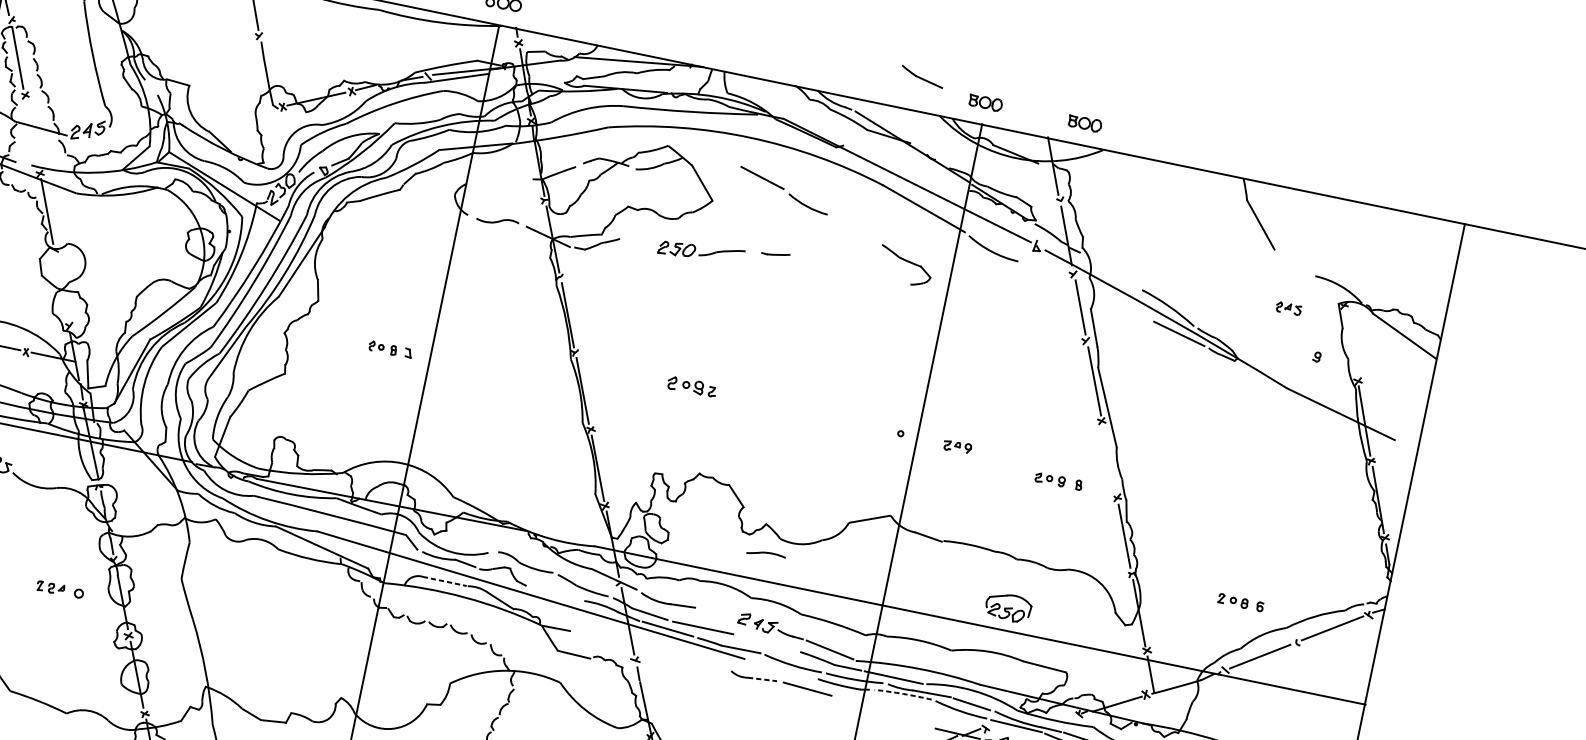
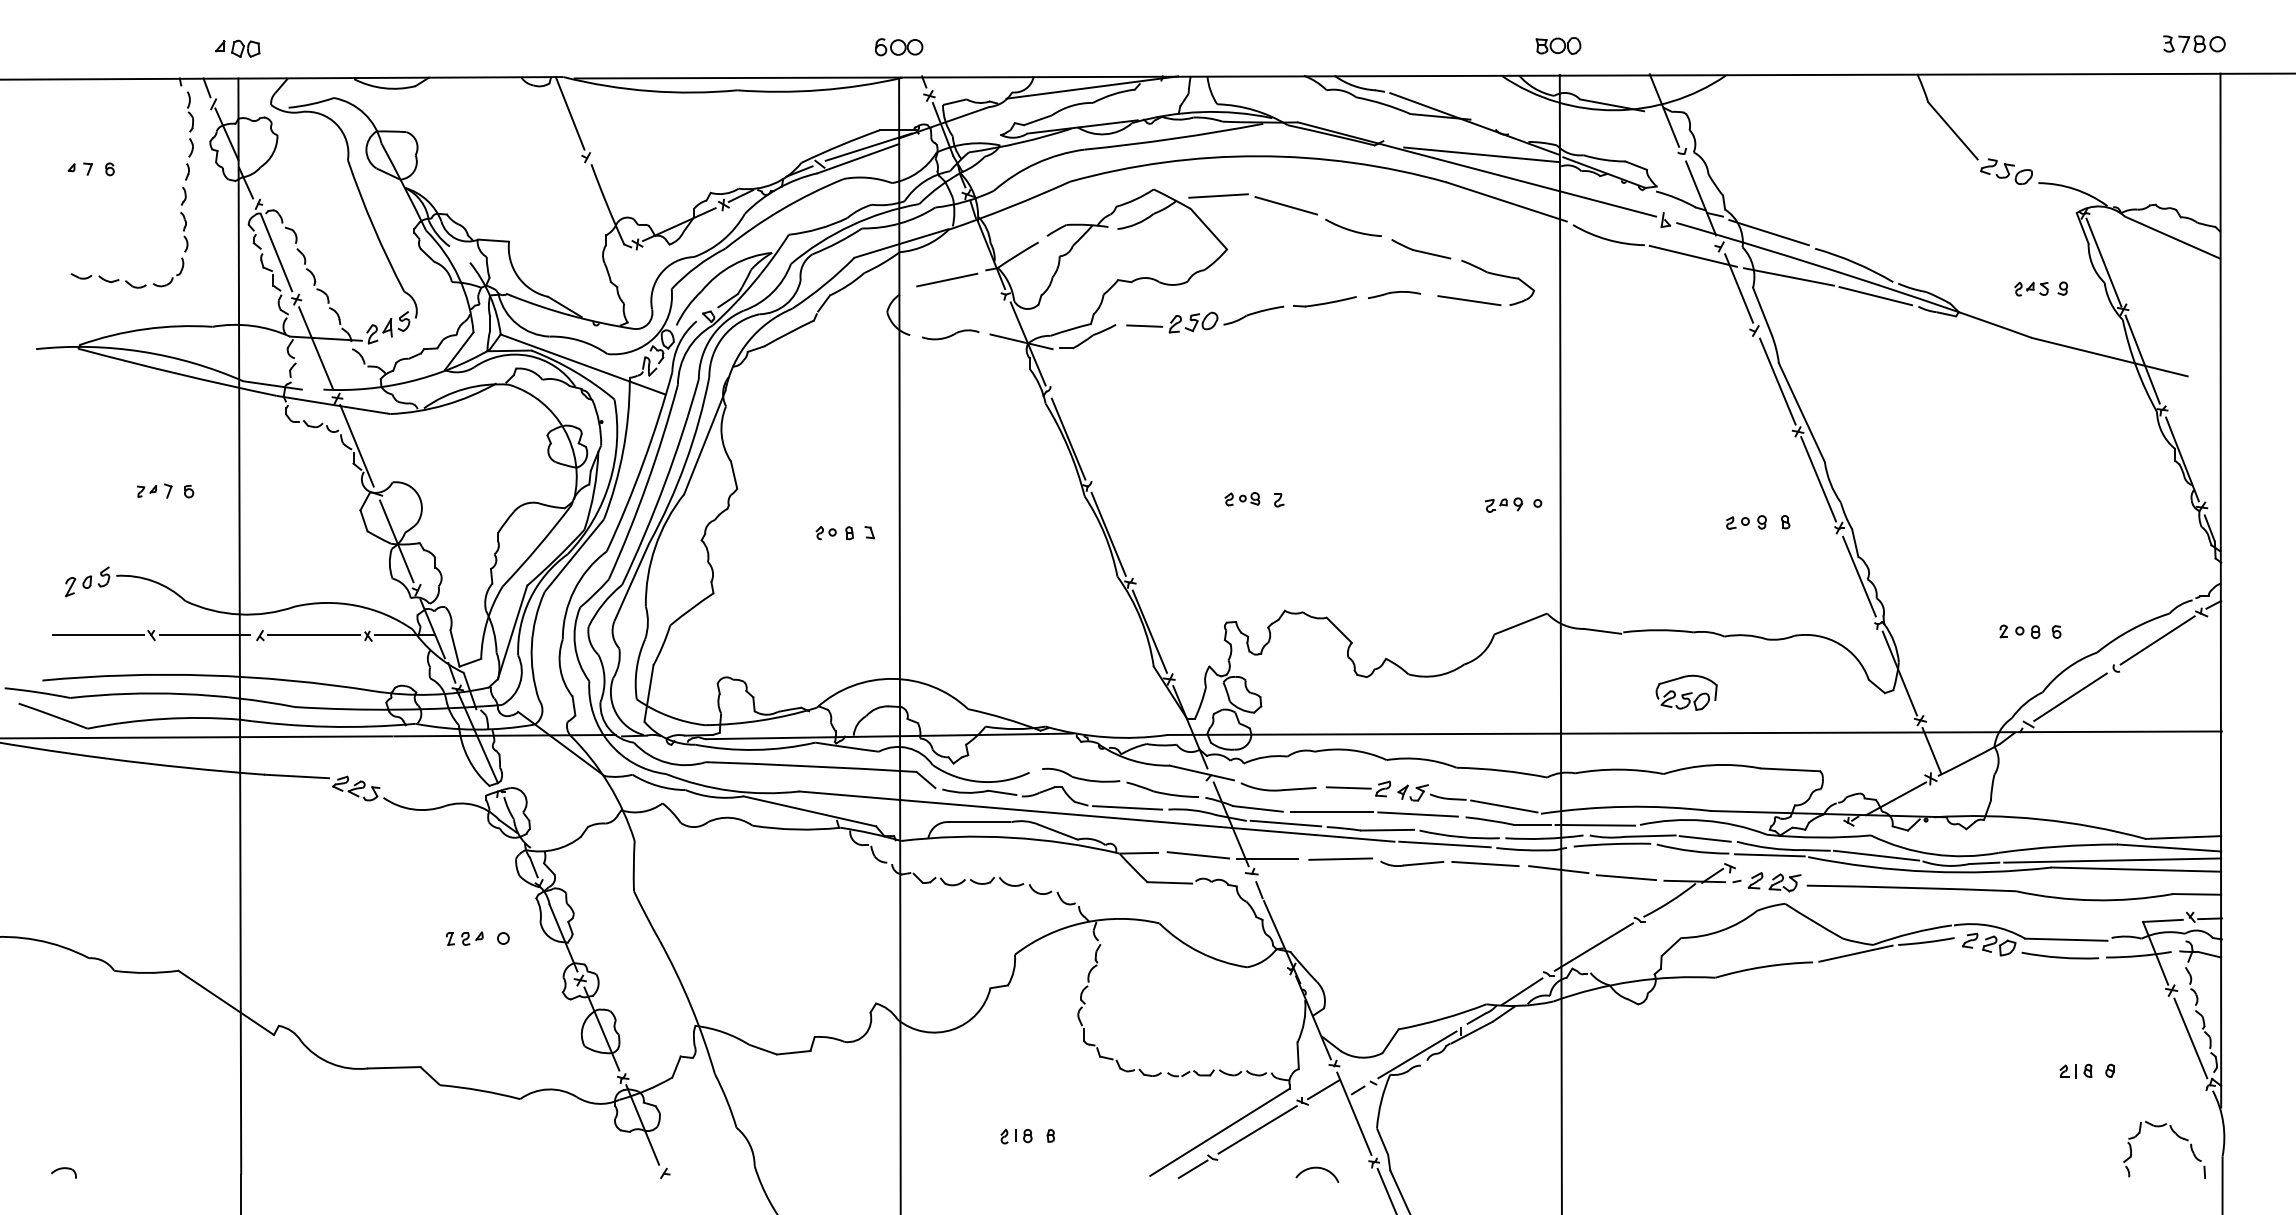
part: (922, 77) -> (1421, 249), moved
part: (1085, 123) -> (1694, 45), removed
line: (32, 134) -> (316, 348), added
line: (714, 160) -> (1218, 195), added
line: (912, 170) -> (1481, 154), added
line: (503, 180) -> (947, 279), added
part: (1450, 198) -> (2194, 43), added
line: (640, 243) -> (1144, 325), added
part: (775, 253) -> (1324, 301), size x1.67
part: (1293, 262) -> (2006, 171), added
line: (1110, 271) -> (1768, 232), added
line: (881, 275) -> (1469, 300), added
line: (1052, 276) -> (1693, 255), added
line: (61, 287) -> (396, 541), added
line: (1118, 306) -> (1788, 276), added
part: (1288, 308) -> (2031, 288), moved
line: (1350, 344) -> (2103, 262), added
part: (685, 385) -> (1242, 499), size x0.71
part: (957, 446) -> (1503, 504), moved
line: (1109, 459) -> (1818, 479), added
part: (766, 554) -> (1394, 294), moved
line: (445, 581) -> (980, 822), dashed -> solid
line: (554, 593) -> (1127, 807), added
part: (1008, 607) -> (1686, 692), moved
line: (719, 612) -> (1348, 787), added
line: (599, 639) -> (1198, 855), added
line: (765, 642) -> (1417, 814), added
line: (649, 652) -> (1267, 859), added
line: (702, 662) -> (1340, 858), added
line: (780, 668) -> (1444, 844), added
line: (762, 679) -> (1423, 863), dashed -> solid
arc: (903, 694) -> (1612, 844), dashed -> solid
line: (860, 704) -> (1558, 869), added
line: (908, 720) -> (1626, 877), added

